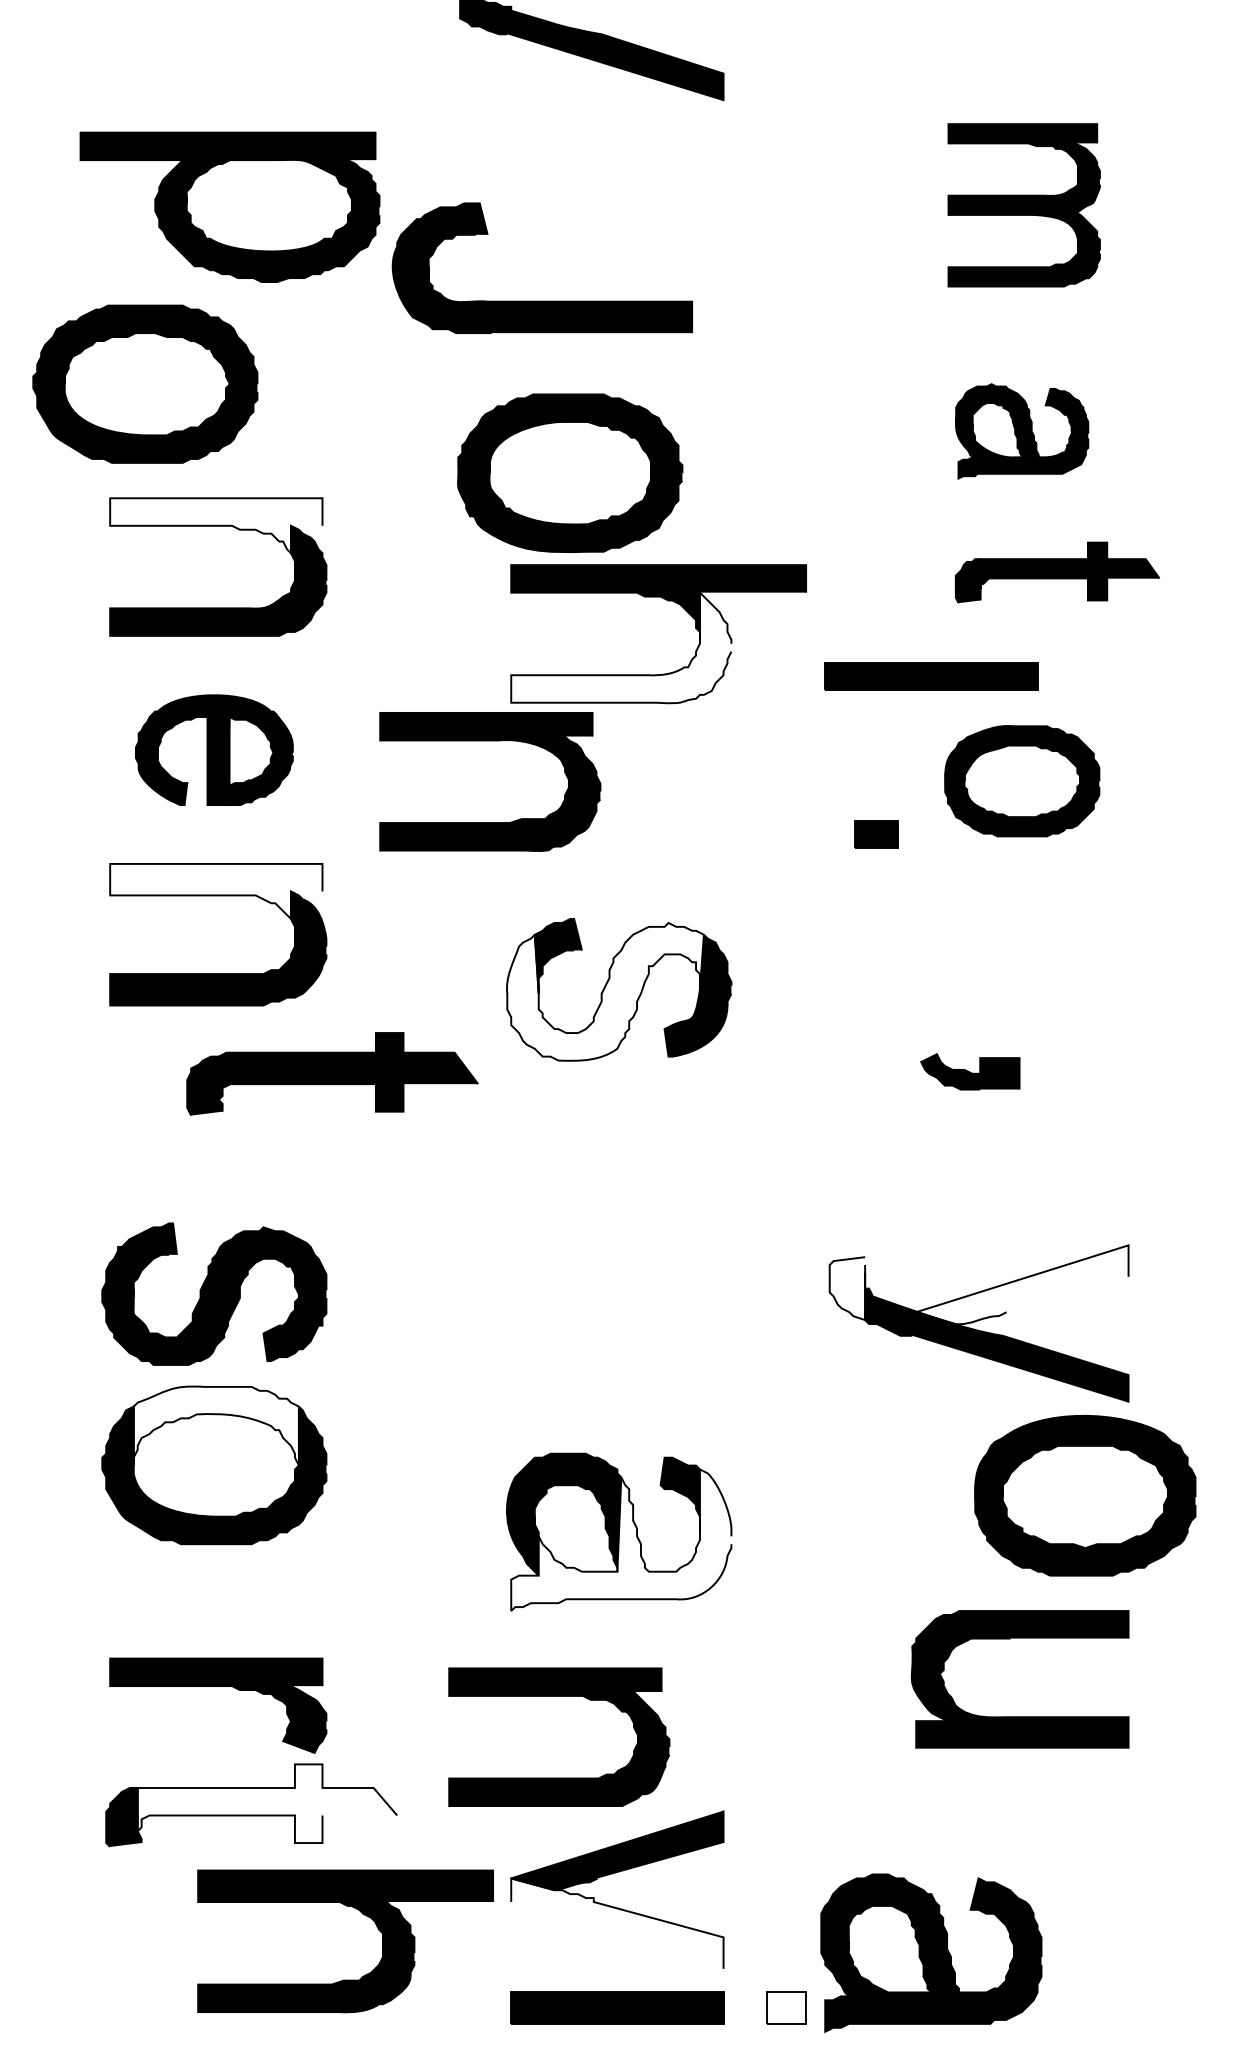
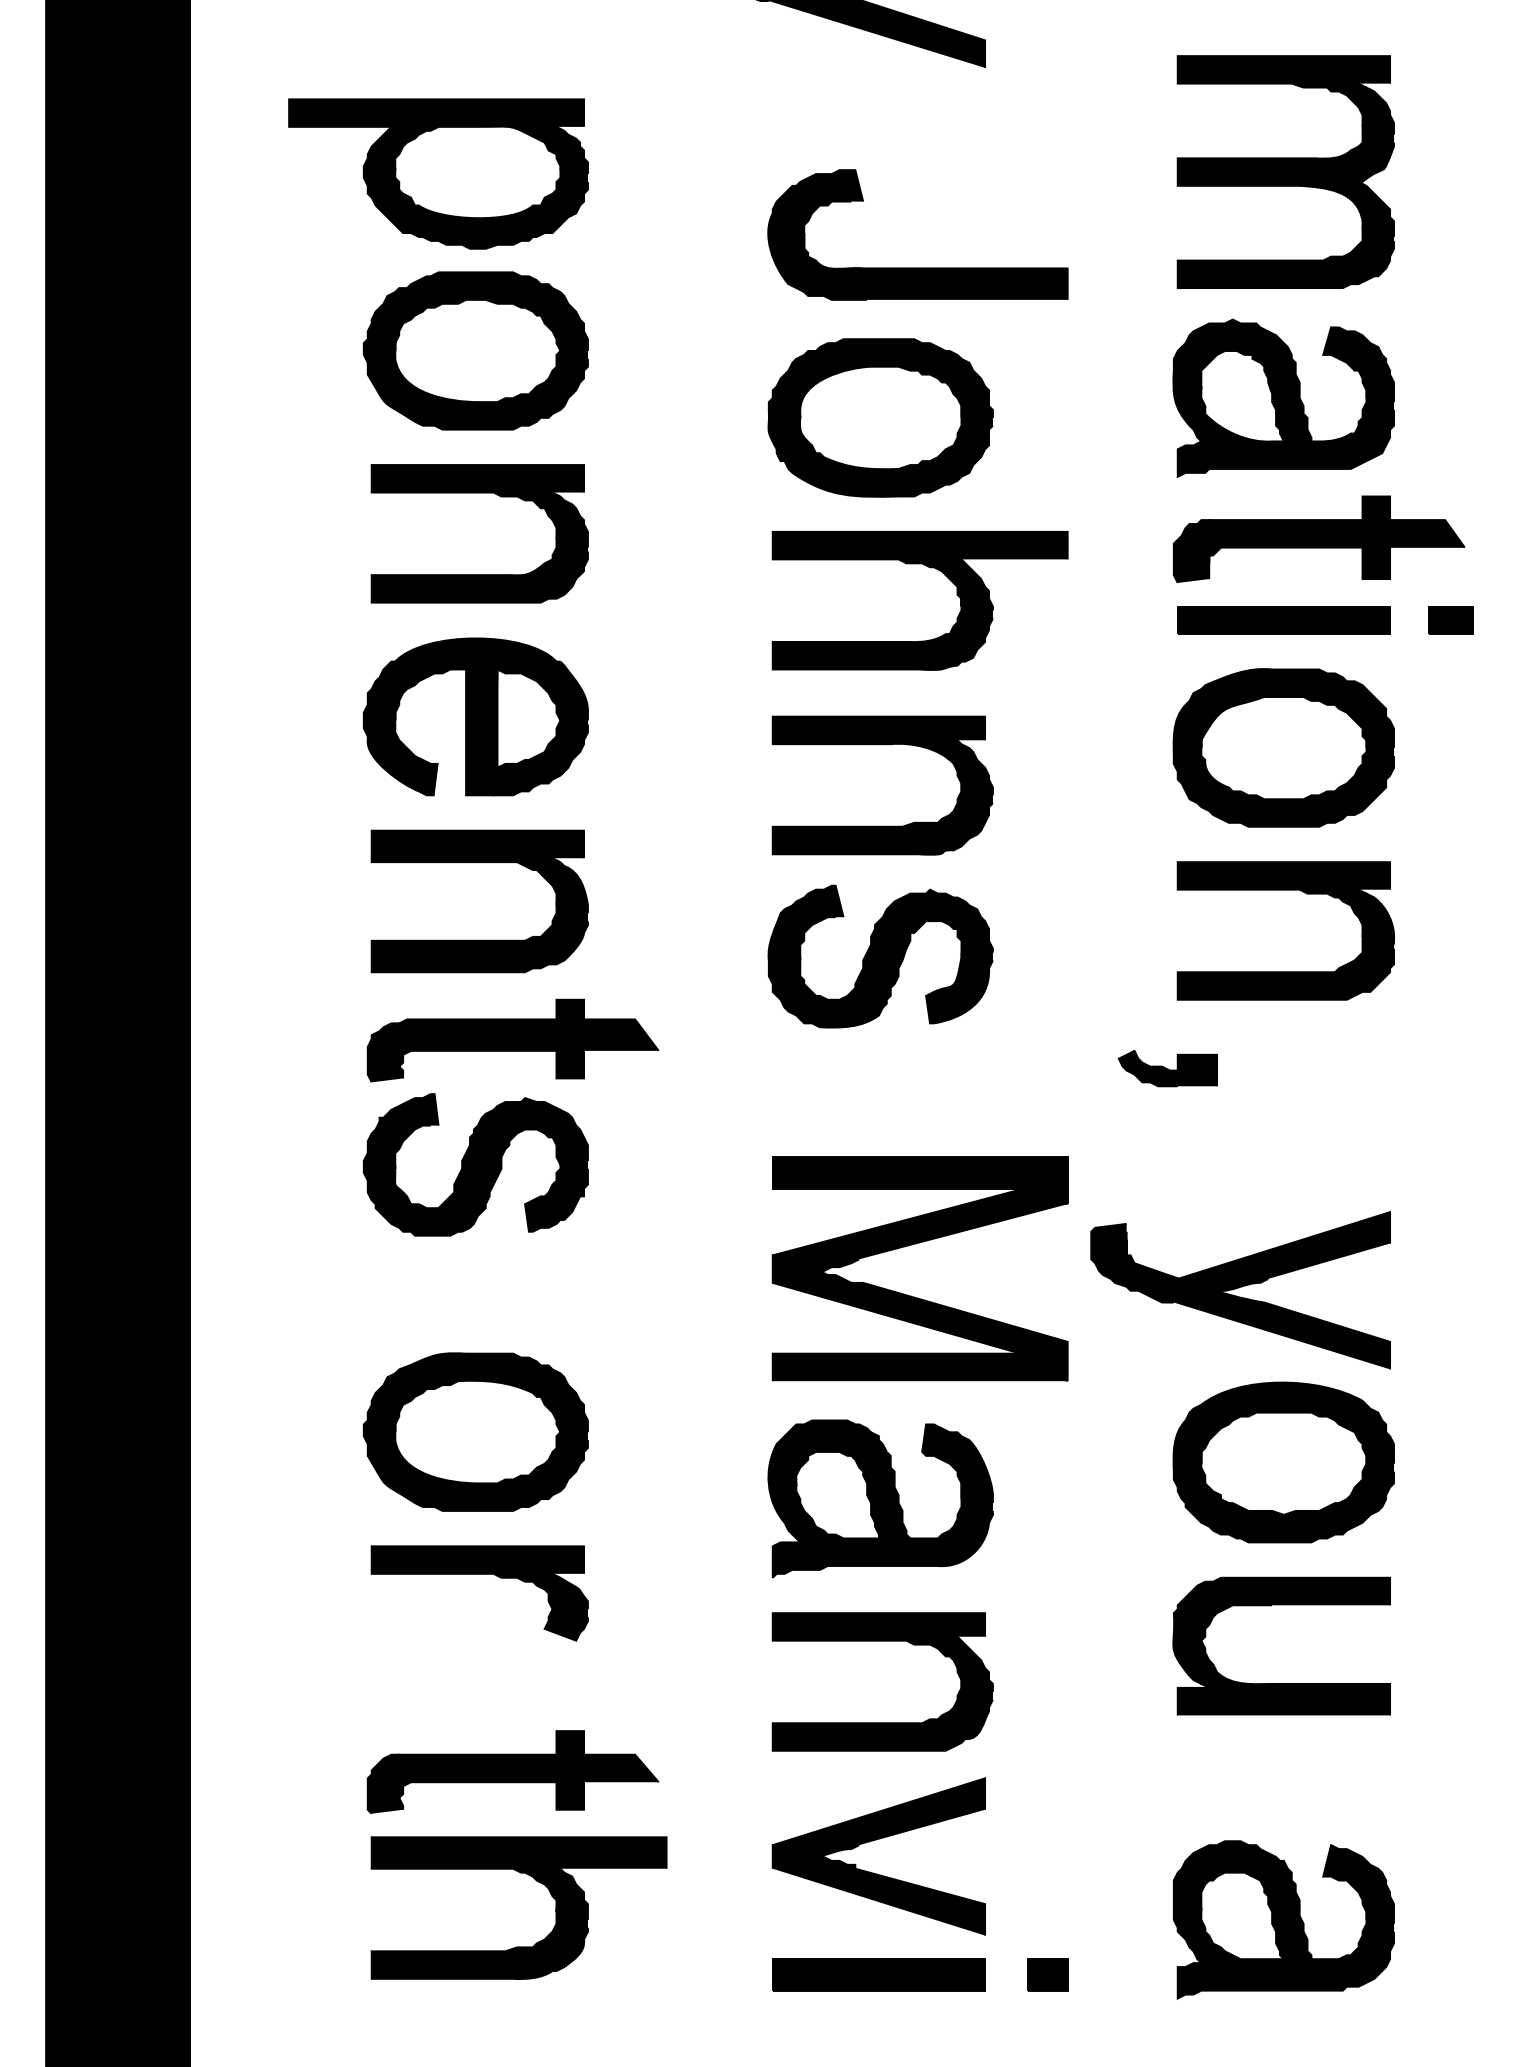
part: (1023, 204) -> (1285, 171), size x1.43
part: (229, 206) -> (438, 173), moved
part: (541, 300) -> (917, 267), moved
part: (144, 383) -> (475, 350), moved
part: (1021, 430) -> (1283, 397), size x1.67
part: (569, 472) -> (880, 417), moved
fill: (215, 525) -> (477, 492), added
part: (1056, 572) -> (1318, 539), size x1.43
fill: (620, 647) -> (882, 614), added
part: (930, 676) -> (1283, 620), moved
part: (489, 741) -> (882, 745), moved
part: (213, 749) -> (475, 716), size x1.43
part: (1021, 780) -> (1283, 747), size x1.43
part: (875, 834) -> (1450, 620), moved
fill: (215, 890) -> (477, 857), added
part: (1023, 923) -> (1285, 890), added
fill: (604, 991) -> (866, 958), added
part: (969, 1071) -> (1167, 1068), moved
part: (331, 1073) -> (512, 1040), moved
part: (650, 1278) -> (912, 1245), added
fill: (1021, 1284) -> (1283, 1251), added
fill: (846, 1287) -> (1108, 1254), added
part: (213, 1293) -> (475, 1164), moved
fill: (215, 1425) -> (477, 1392), added
part: (1084, 1495) -> (1283, 1462), moved
fill: (620, 1539) -> (882, 1506), added
part: (217, 1686) -> (479, 1574), moved
part: (558, 1696) -> (882, 1641), moved
fill: (266, 1803) -> (528, 1770), added
part: (362, 1914) -> (536, 1881), moved
fill: (616, 1923) -> (878, 1890), added
part: (930, 1952) -> (1283, 1919), moved
fill: (785, 2007) -> (1047, 1974), added

